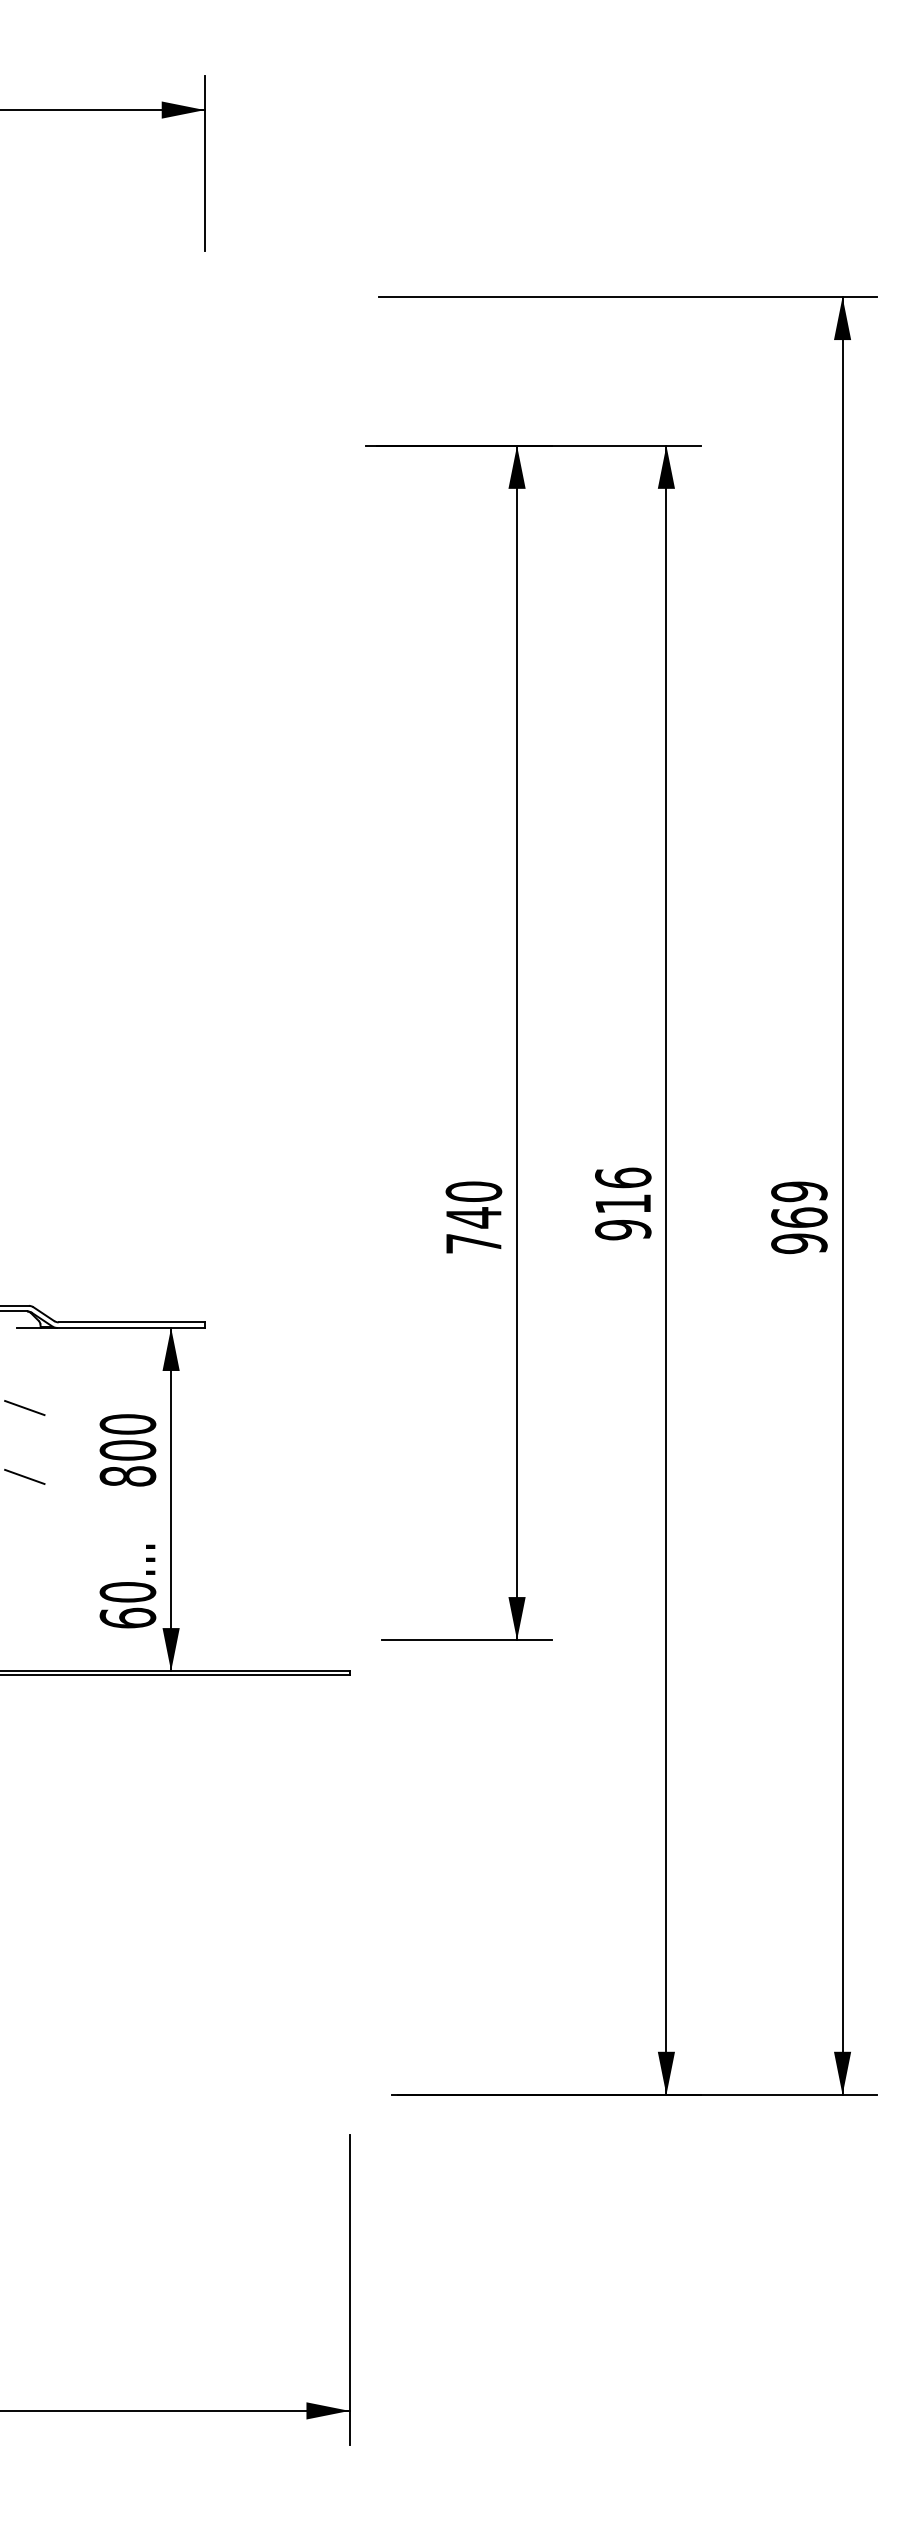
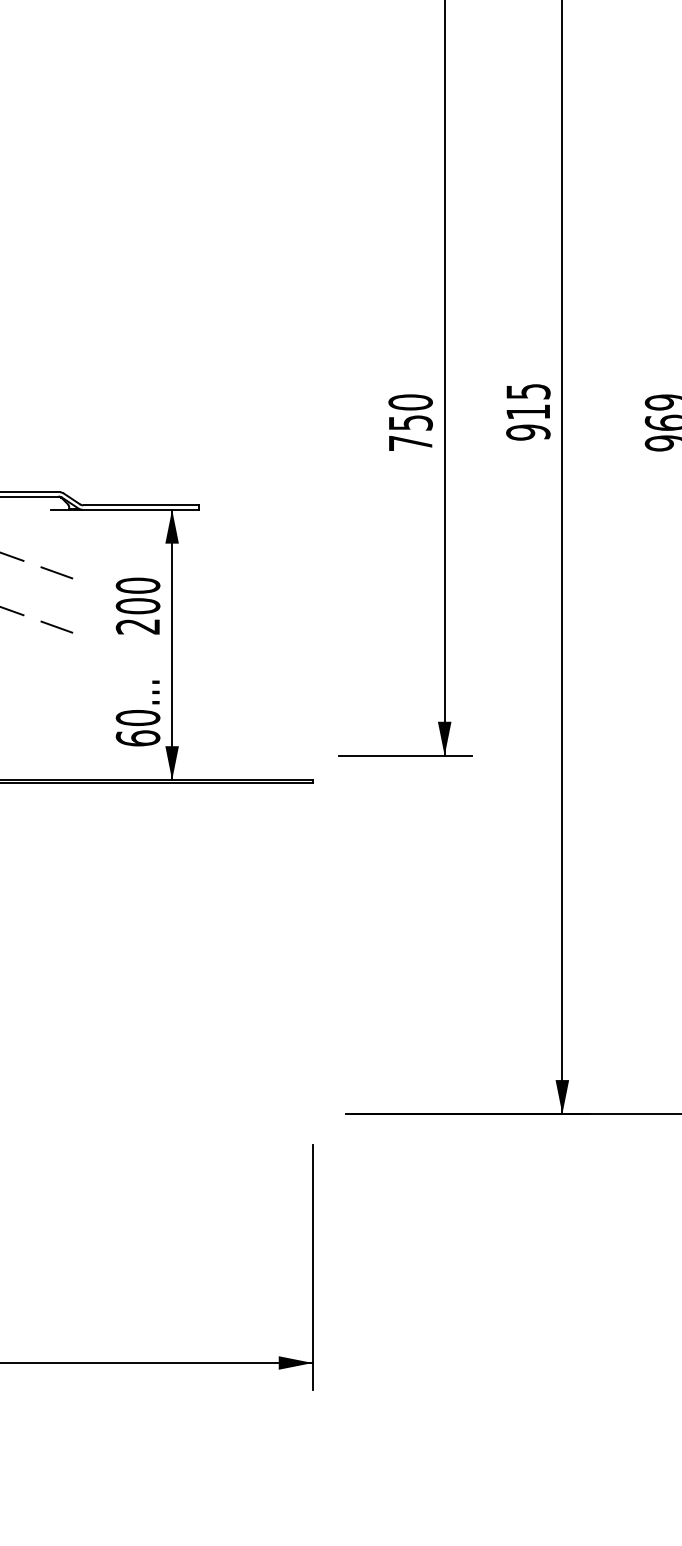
text: (623, 1177) -> (528, 391), 916 -> 915
text: (474, 1217) -> (411, 422), 740 -> 750
text: (127, 1476) -> (137, 626), 800 -> 200

